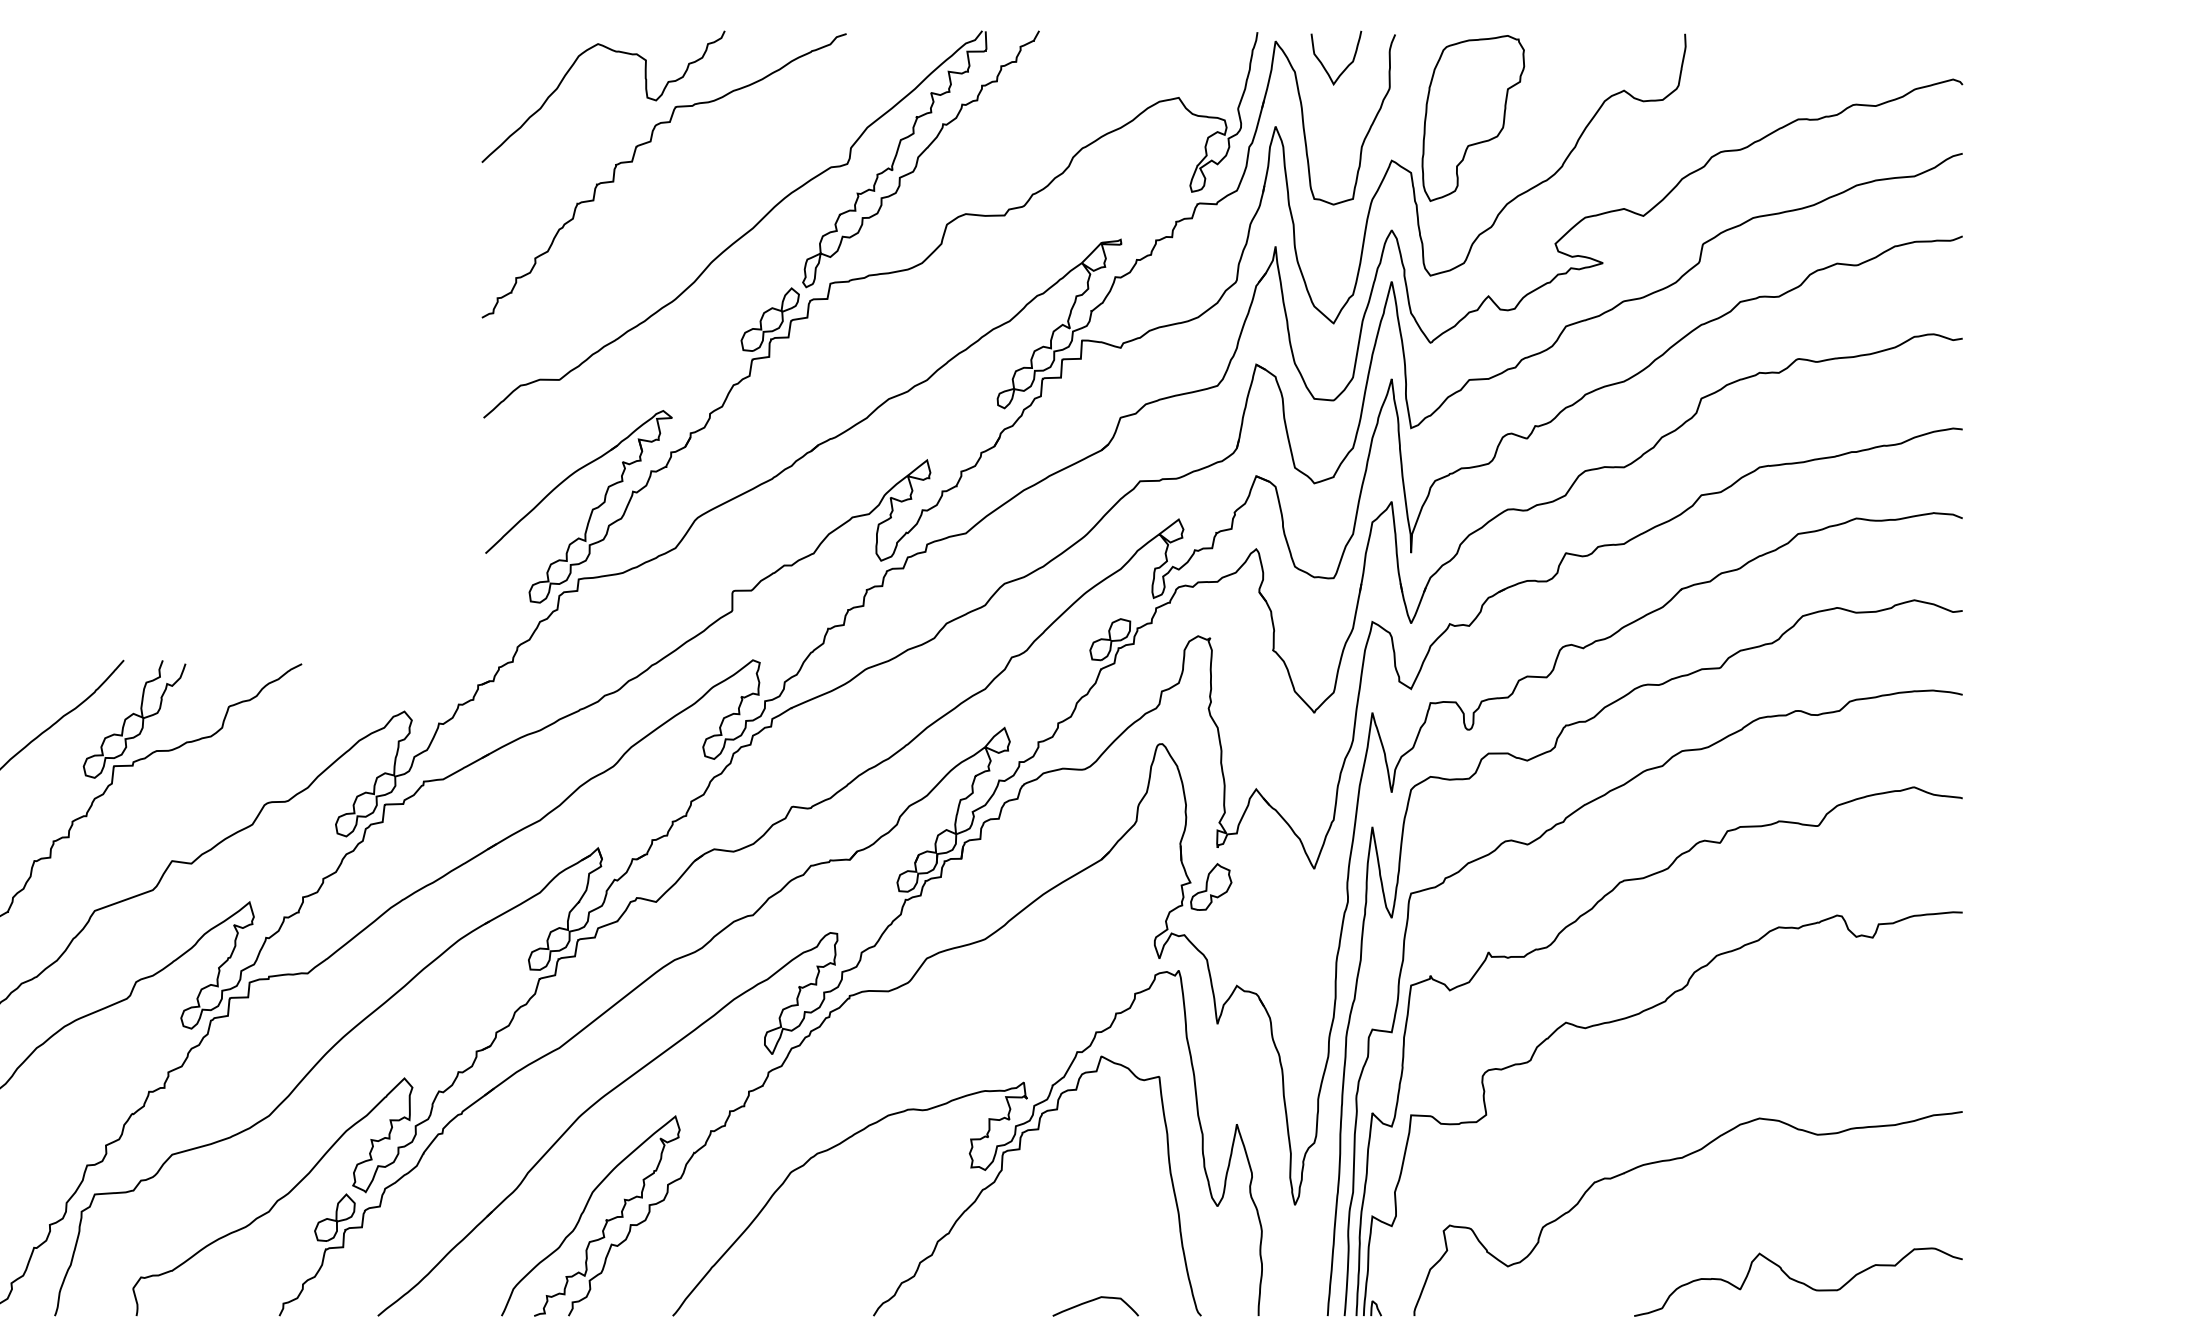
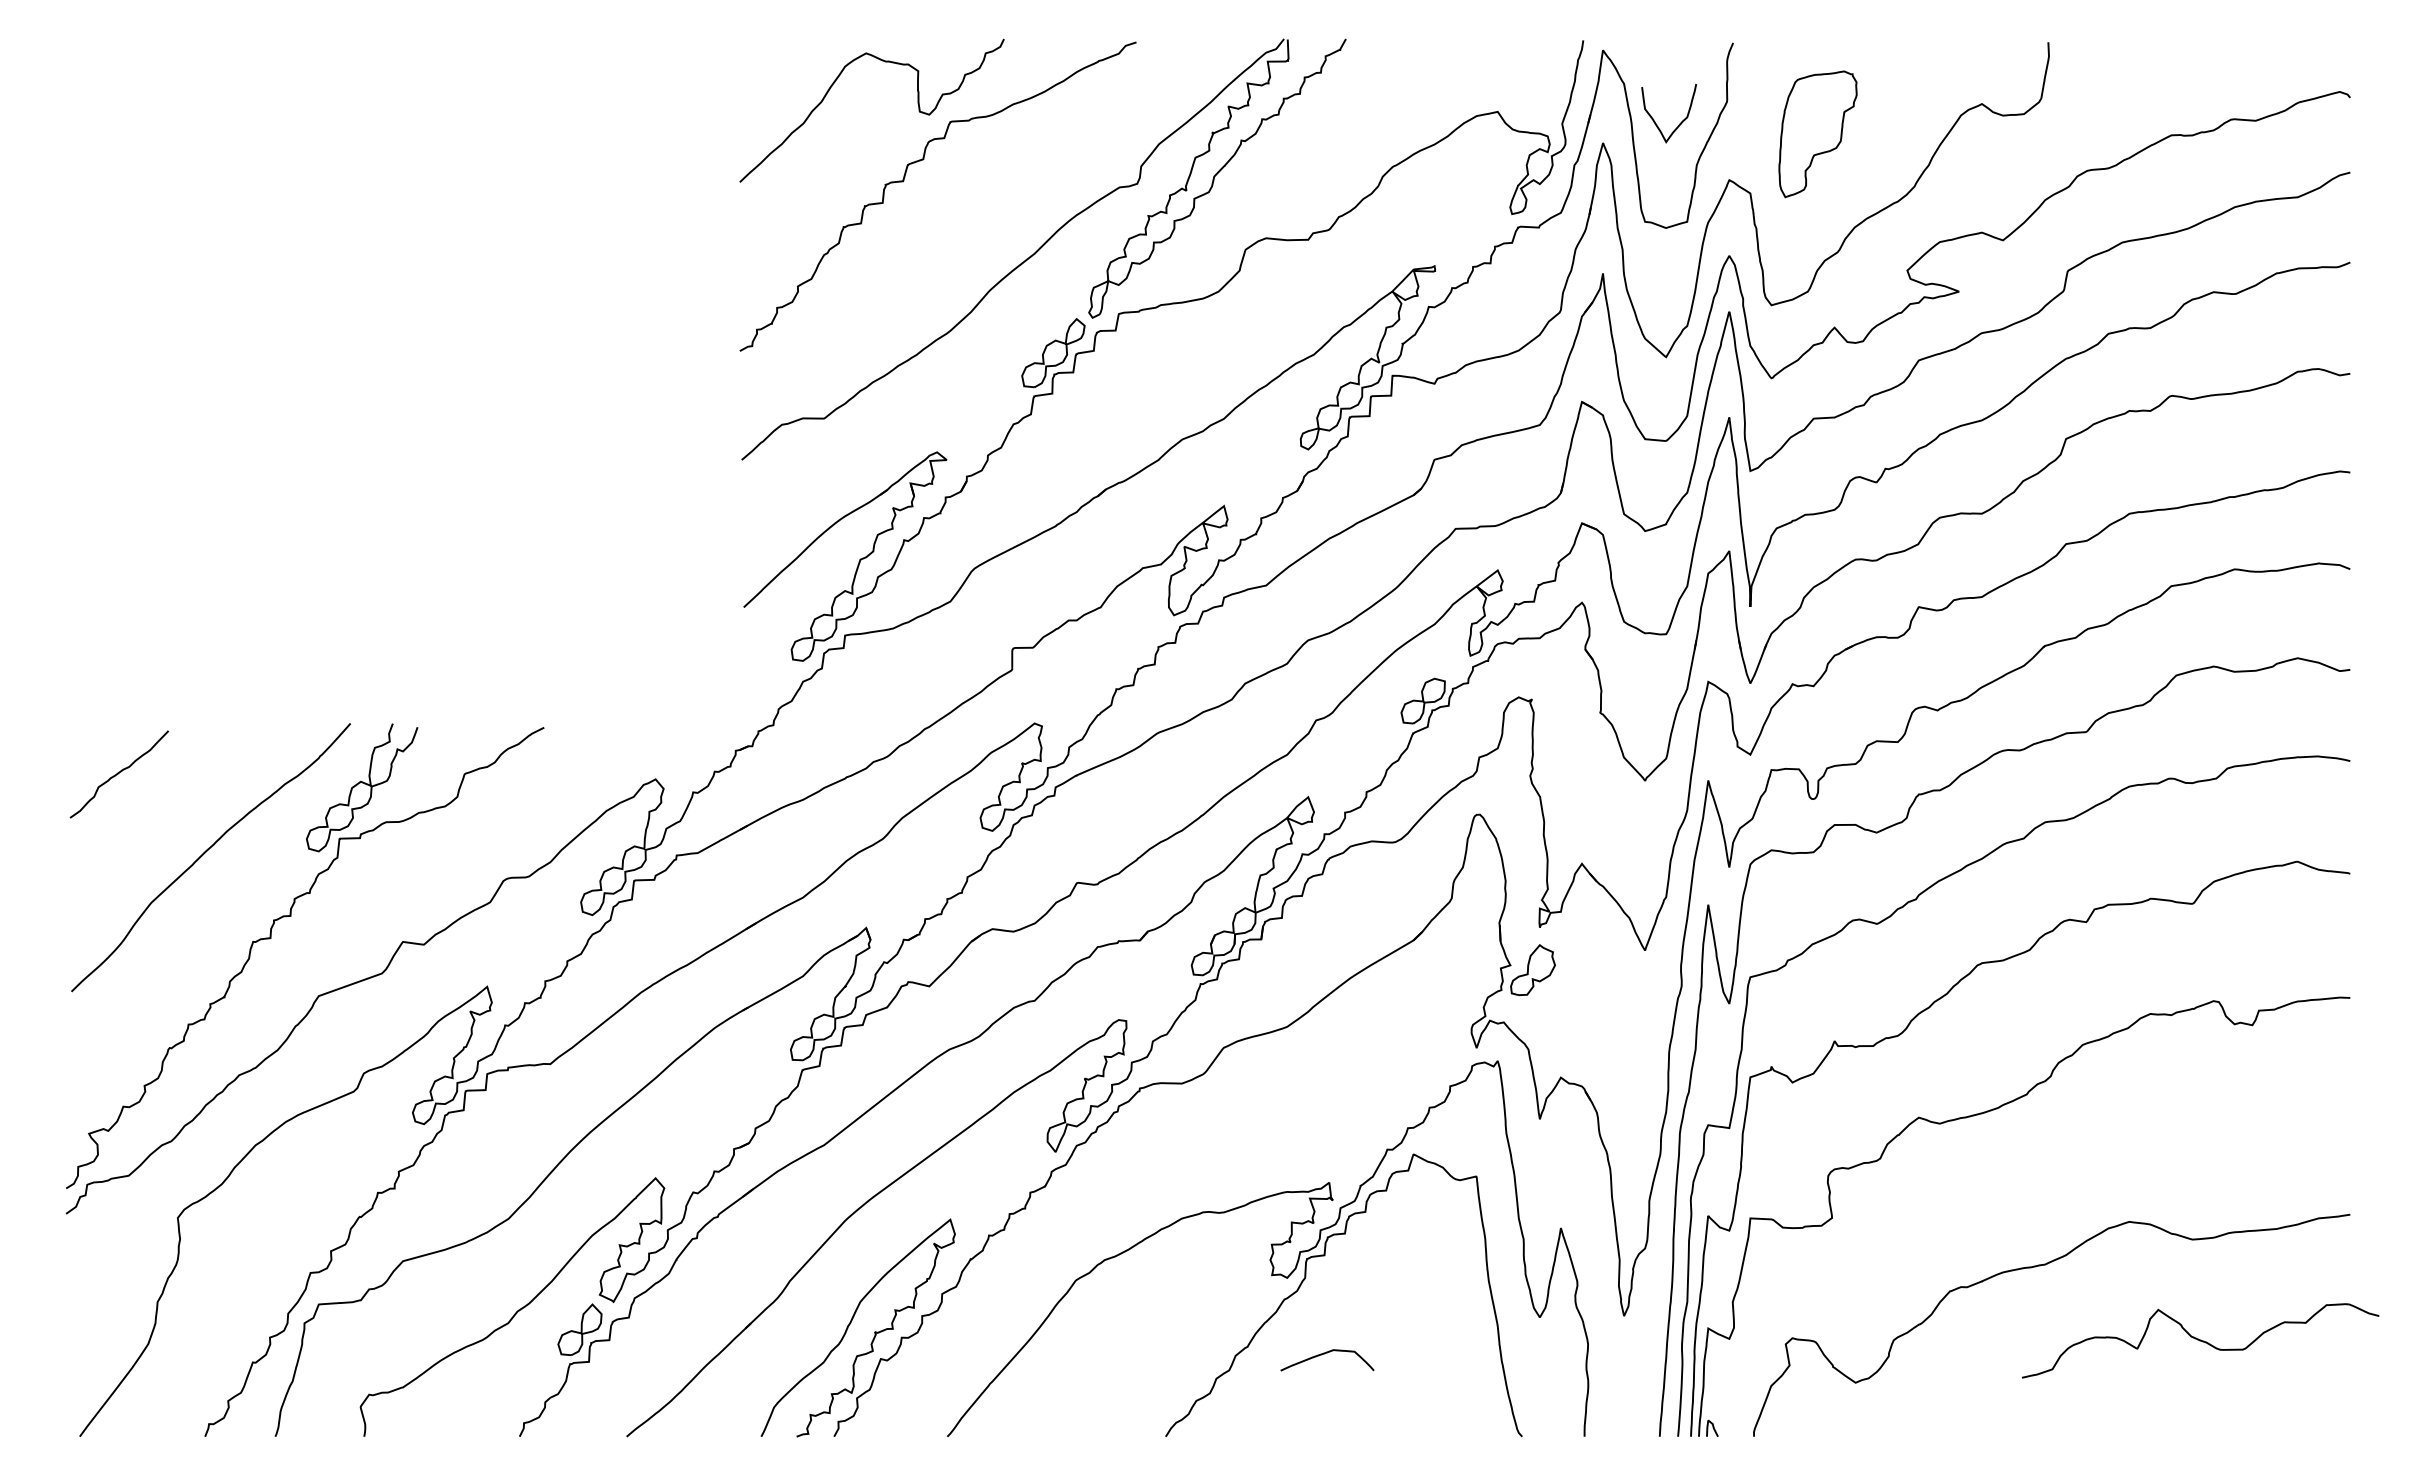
curve: (1345, 67) -> (1679, 123), moved
part: (1472, 118) -> (1817, 134), size x0.7
curve: (1798, 1281) -> (2200, 1340), moved
curve: (1093, 1301) -> (1324, 1354), moved

